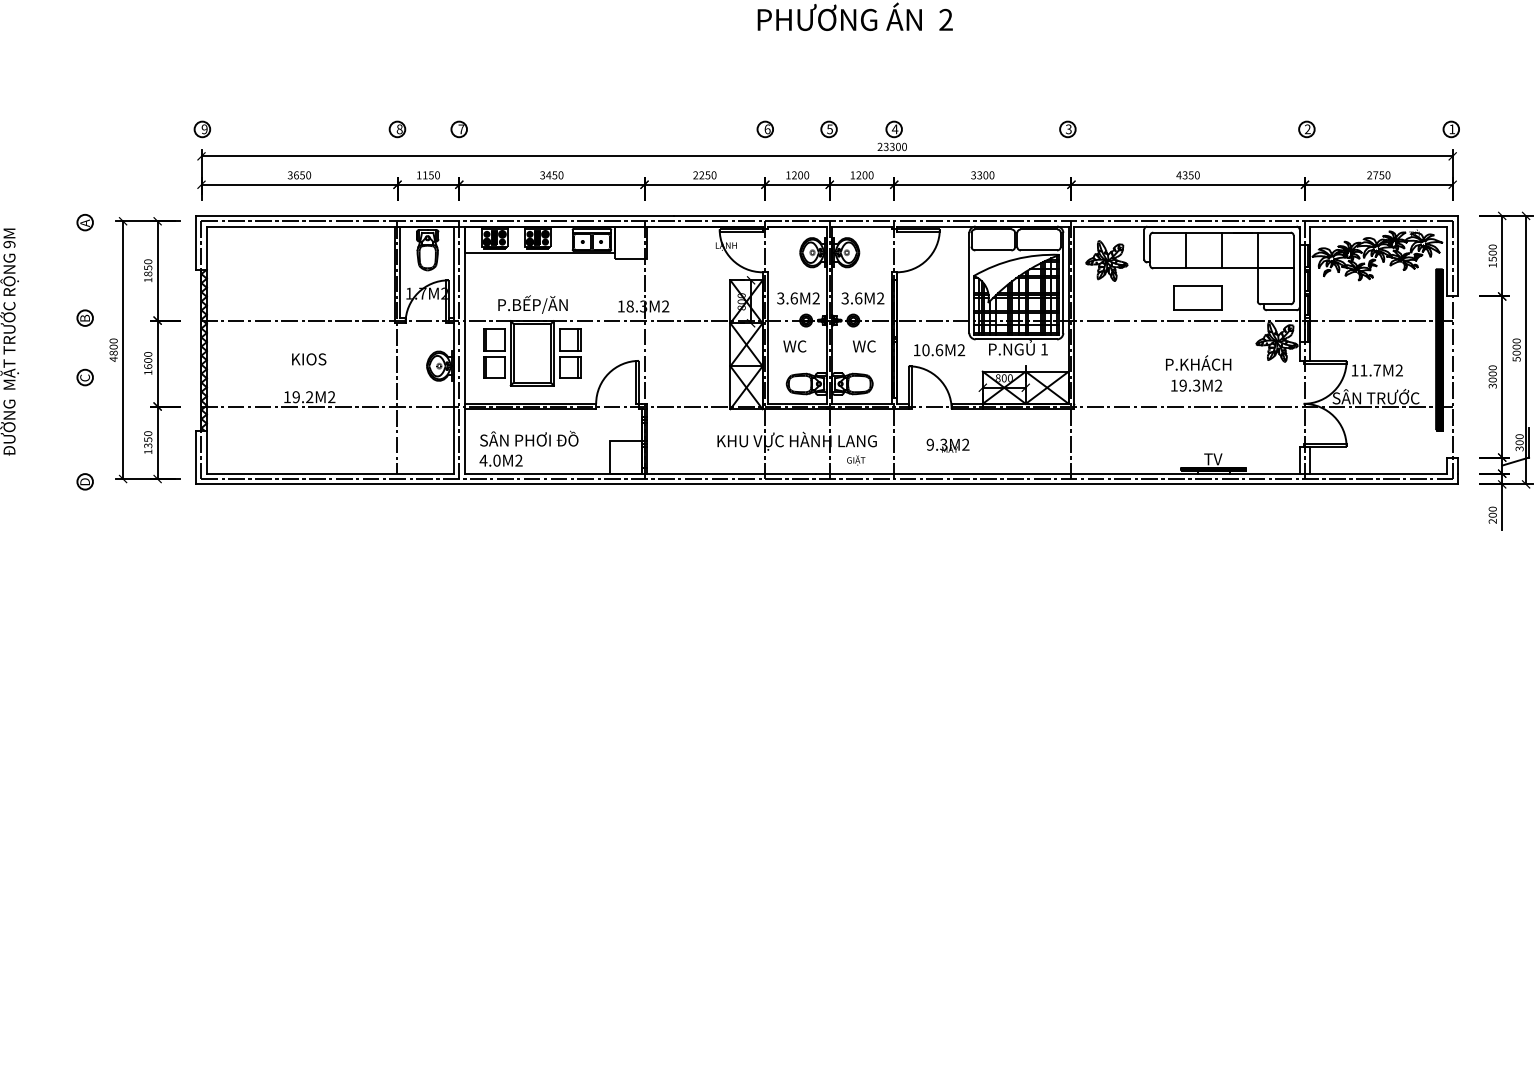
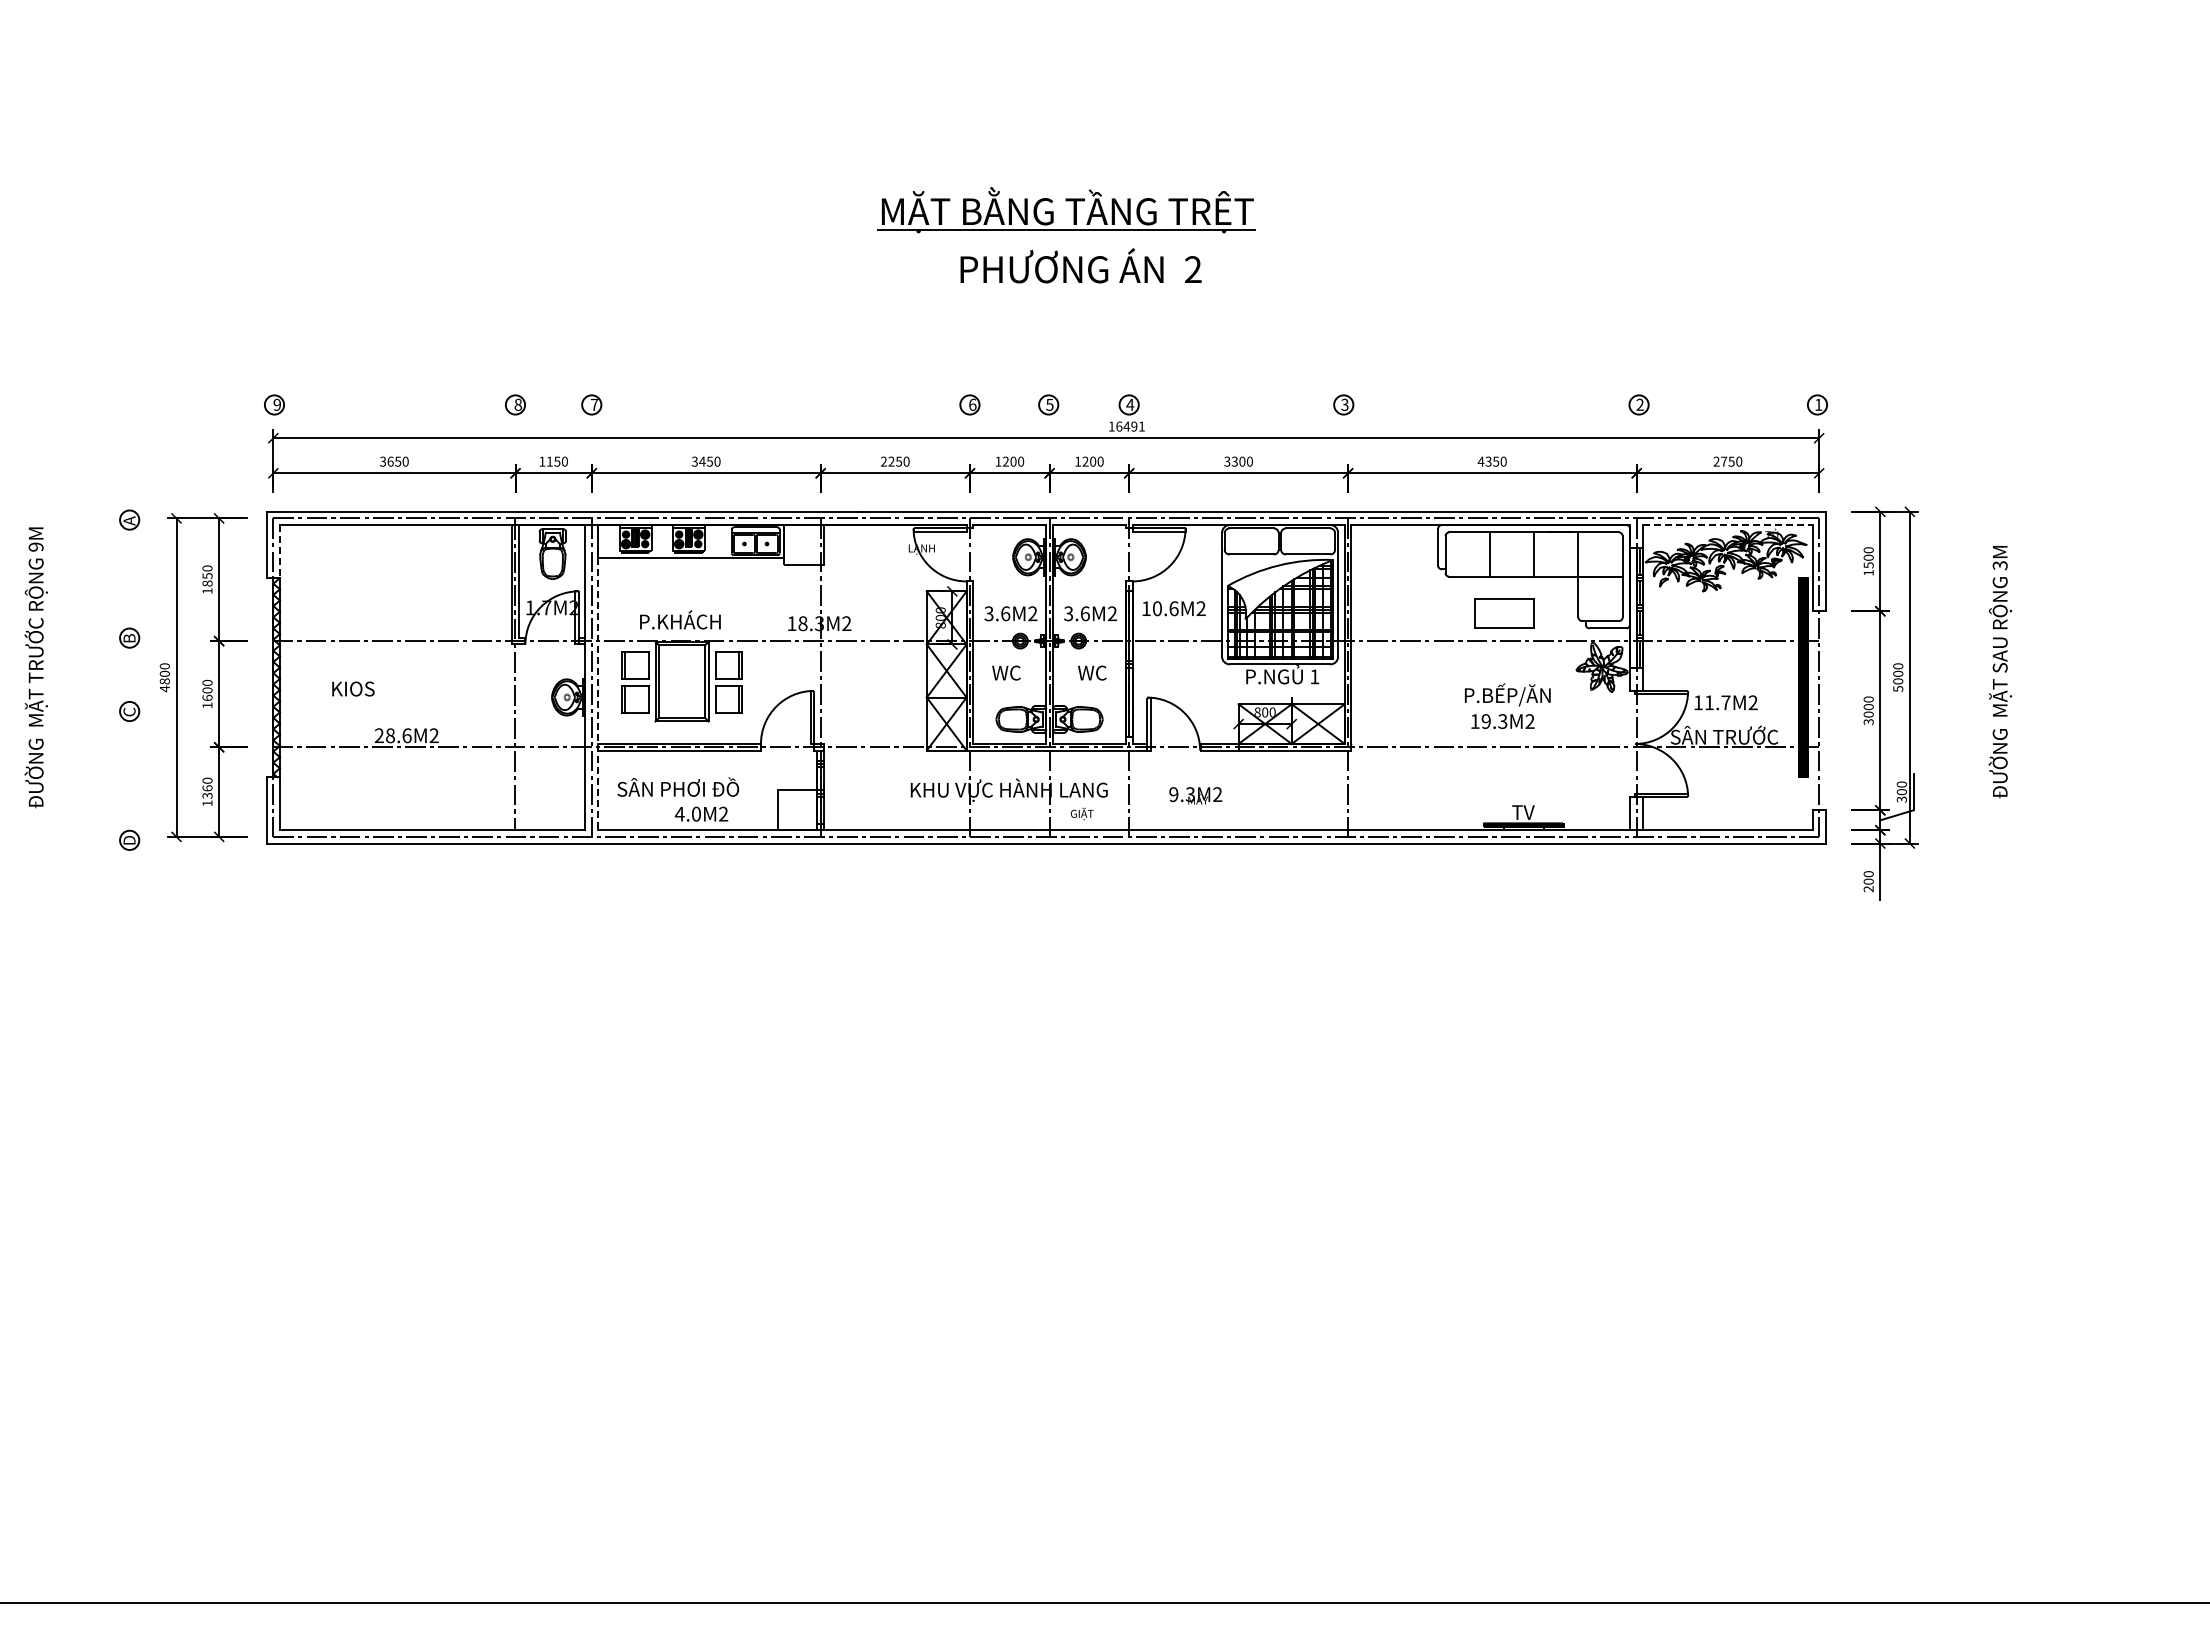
text: (892, 146) -> (1126, 426), 23300 -> 16491
line: (1378, 227) -> (1727, 525), solid -> dashed
line: (206, 248) -> (279, 551), solid -> dashed
part: (1106, 260) -> (1391, 567), removed
text: (540, 303) -> (692, 620), P.BẾP/ĂN -> P.KHÁCH
line: (464, 350) -> (598, 677), solid -> dashed
text: (938, 350) -> (1173, 608), moved
text: (309, 358) -> (353, 688), moved
text: (1208, 363) -> (1517, 694), P.KHÁCH -> P.BẾP/ĂN
text: (297, 396) -> (392, 735), 19.2M2 -> 28.6M2
text: (148, 439) -> (207, 788), 1350 -> 1360
text: (501, 460) -> (701, 813), moved

